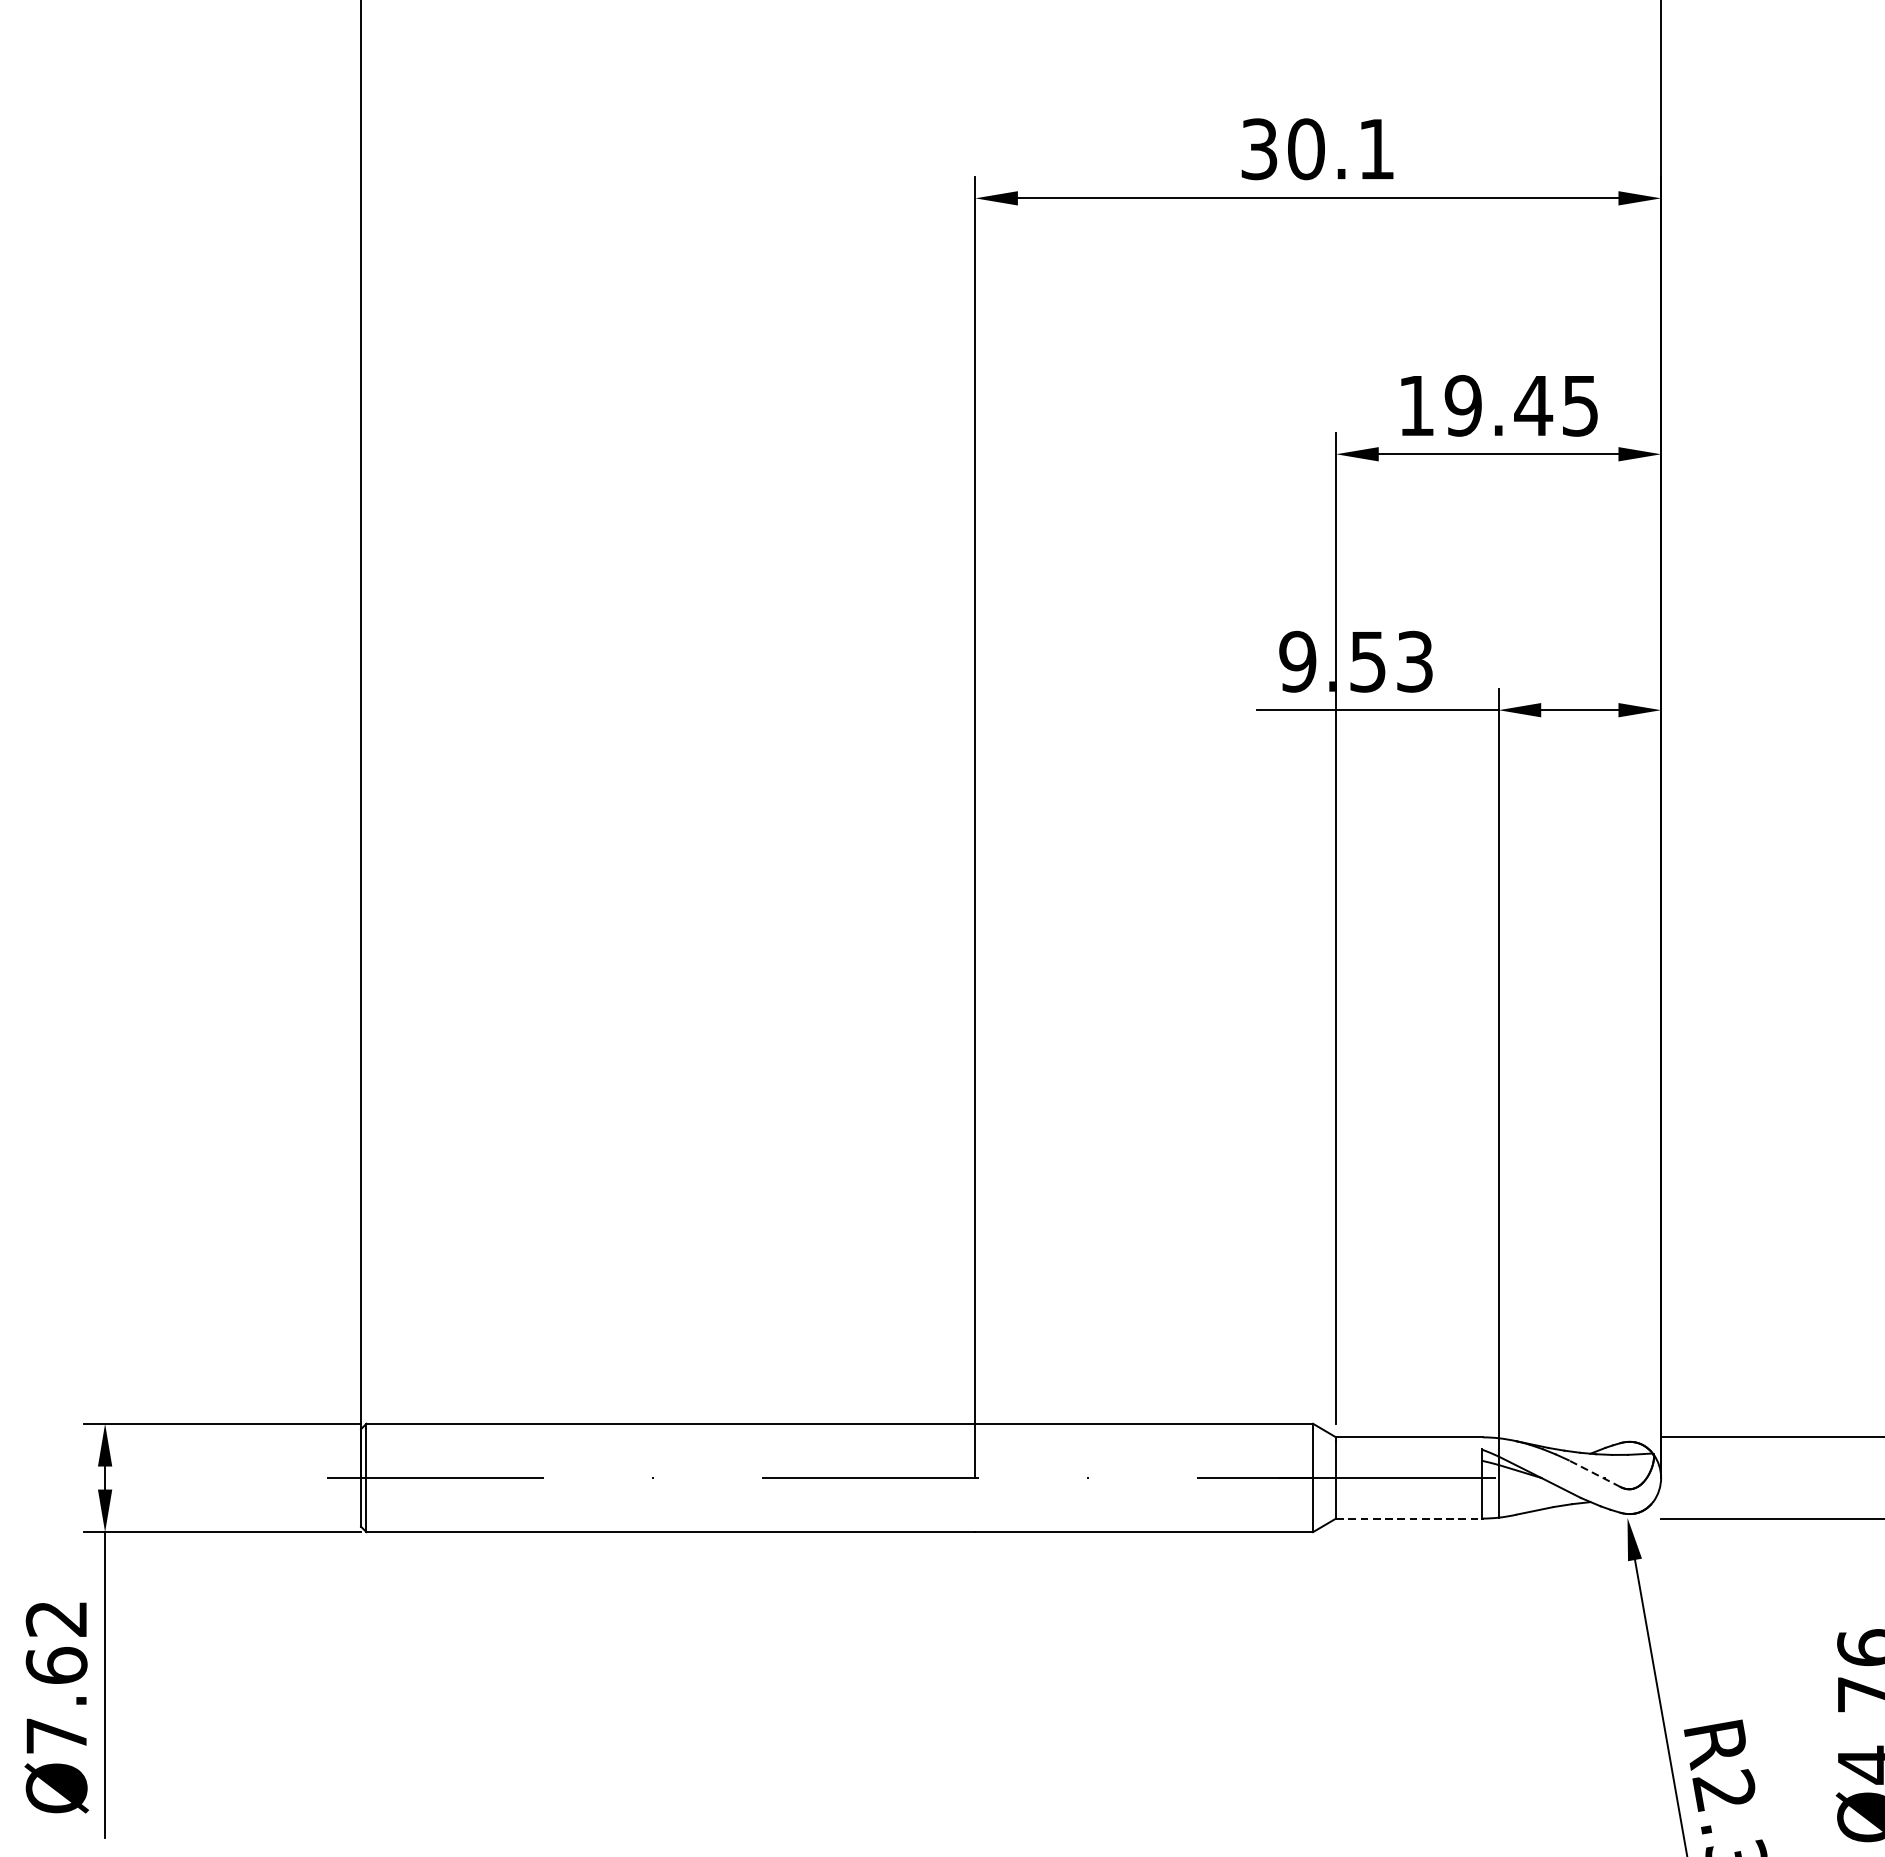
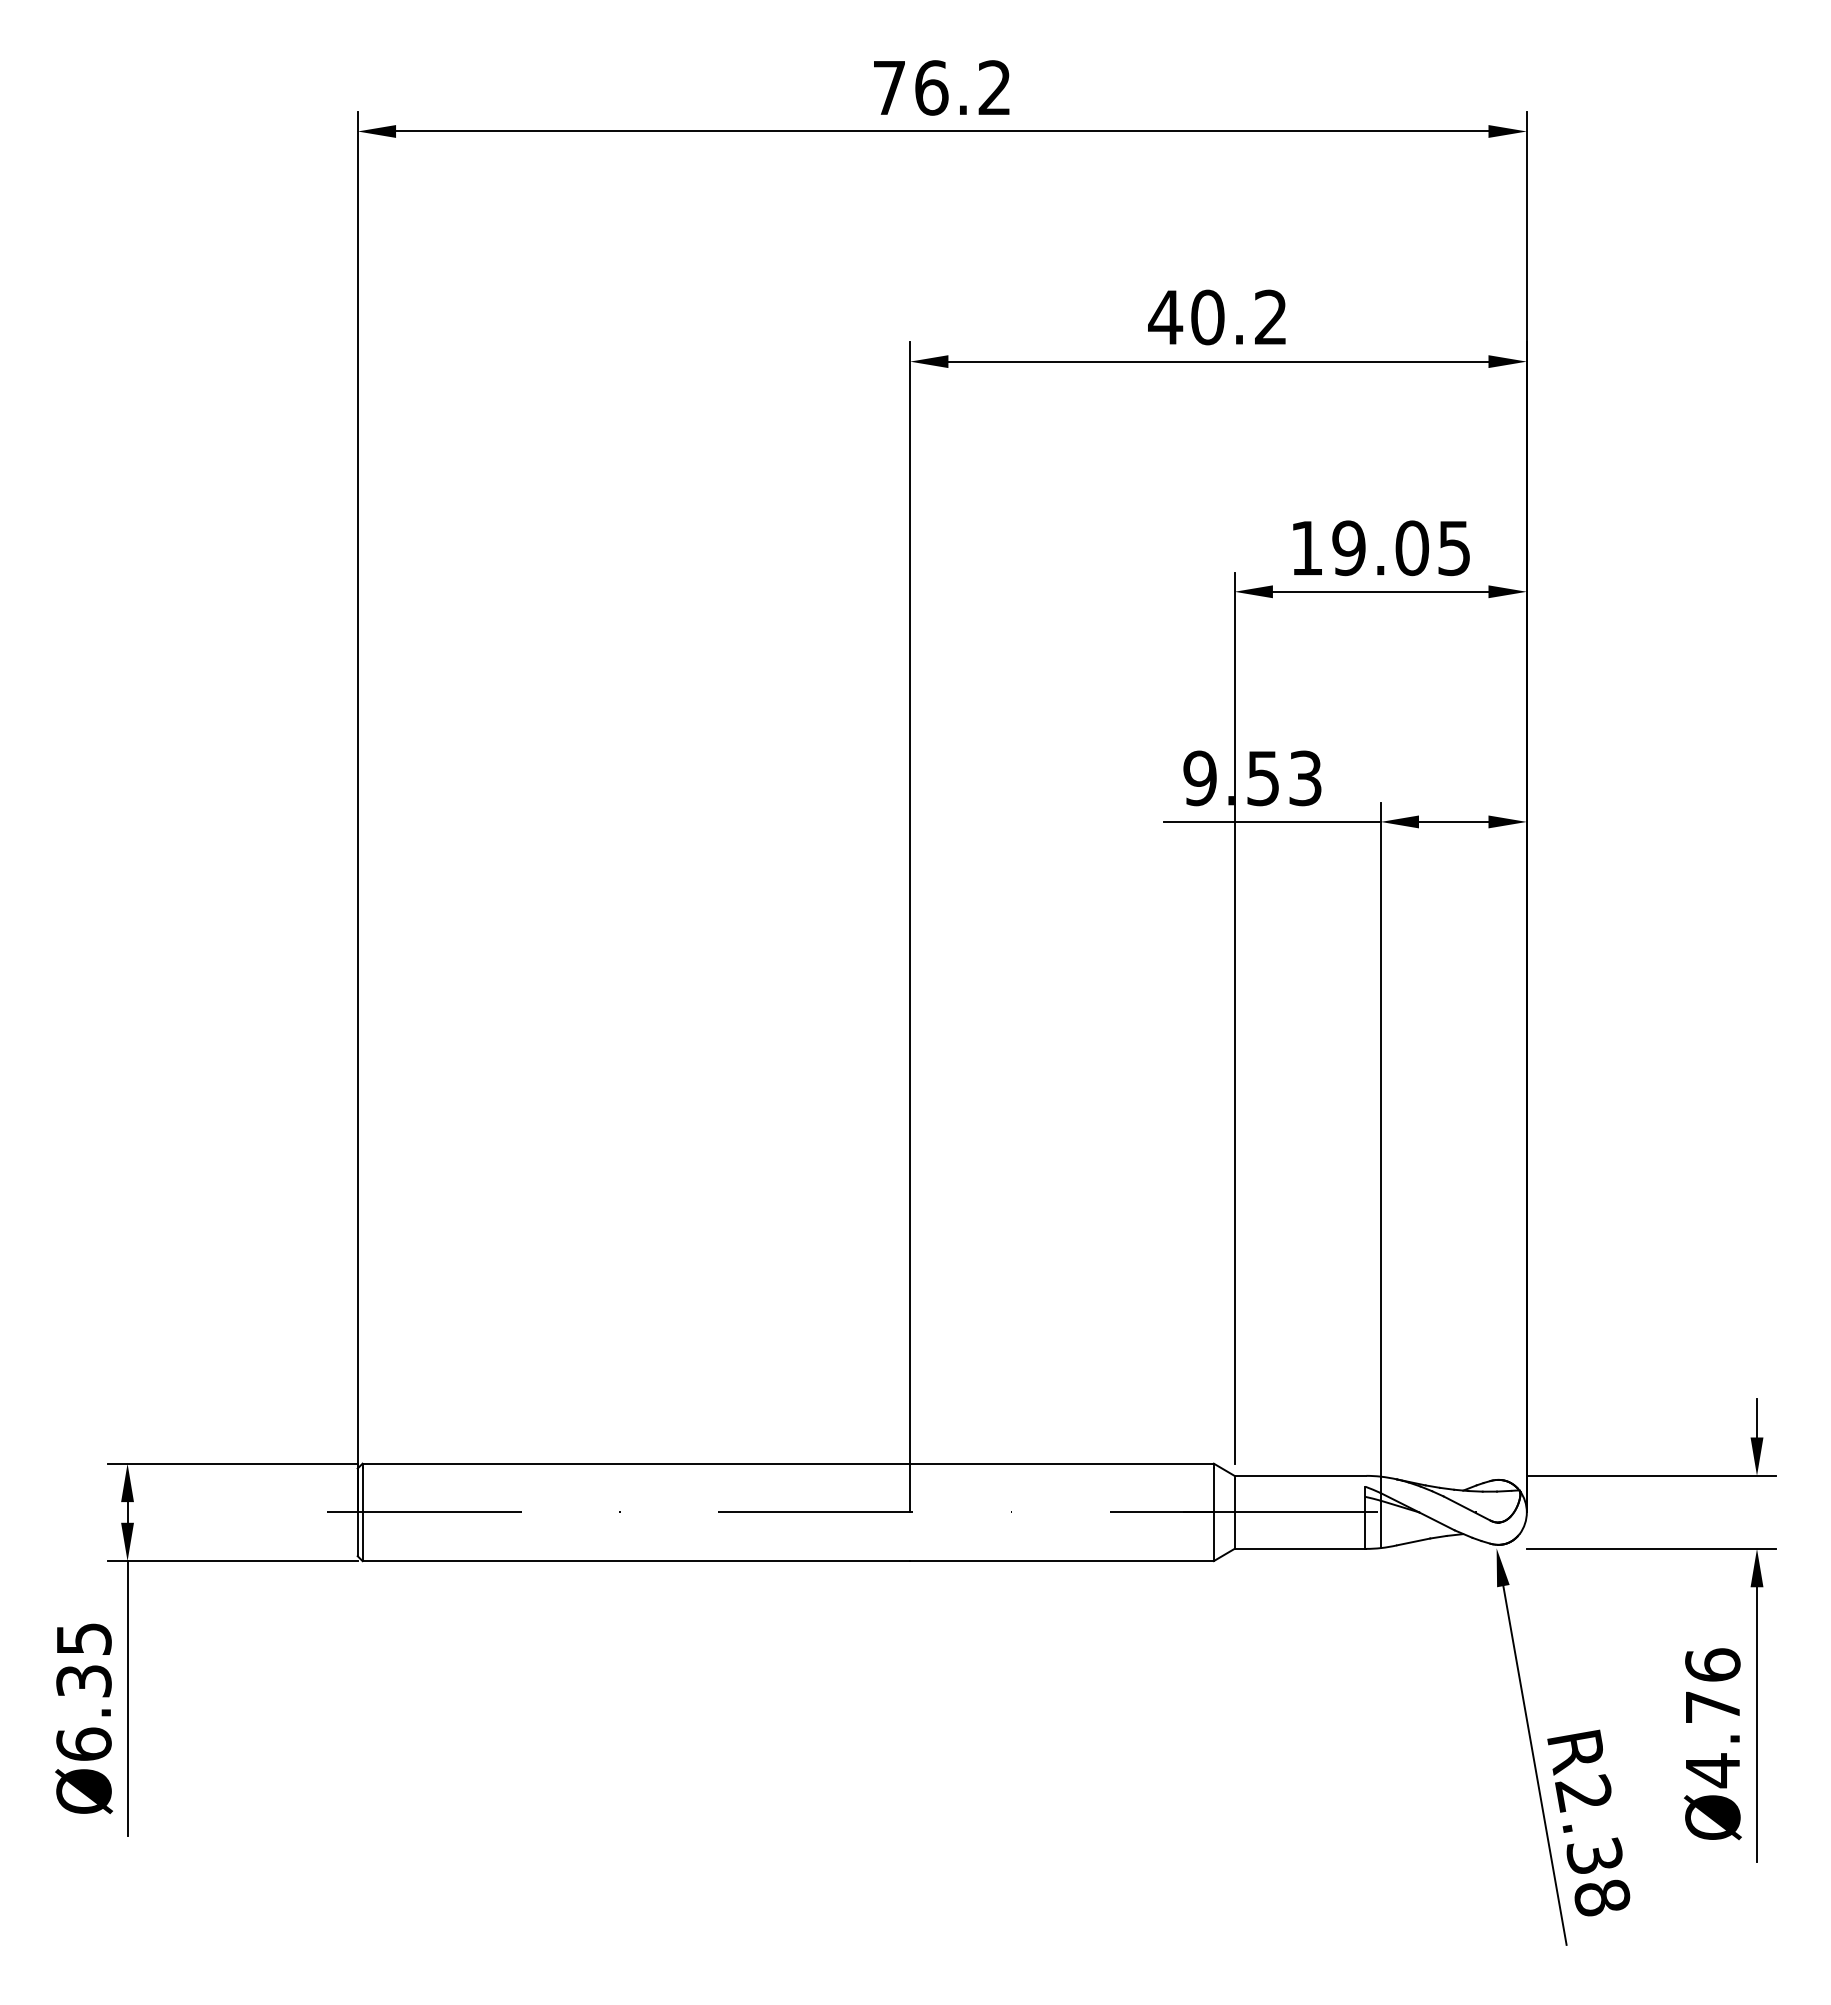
text: (1317, 149) -> (1217, 317), 30.1 -> 40.2
text: (1532, 406) -> (1411, 548), 19.45 -> 19.05
line: (1594, 1473) -> (1466, 1508), dashed -> solid
line: (1409, 1518) -> (1300, 1548), dashed -> solid
text: (56, 1677) -> (83, 1691), Ø7.62 -> Ø6.35

